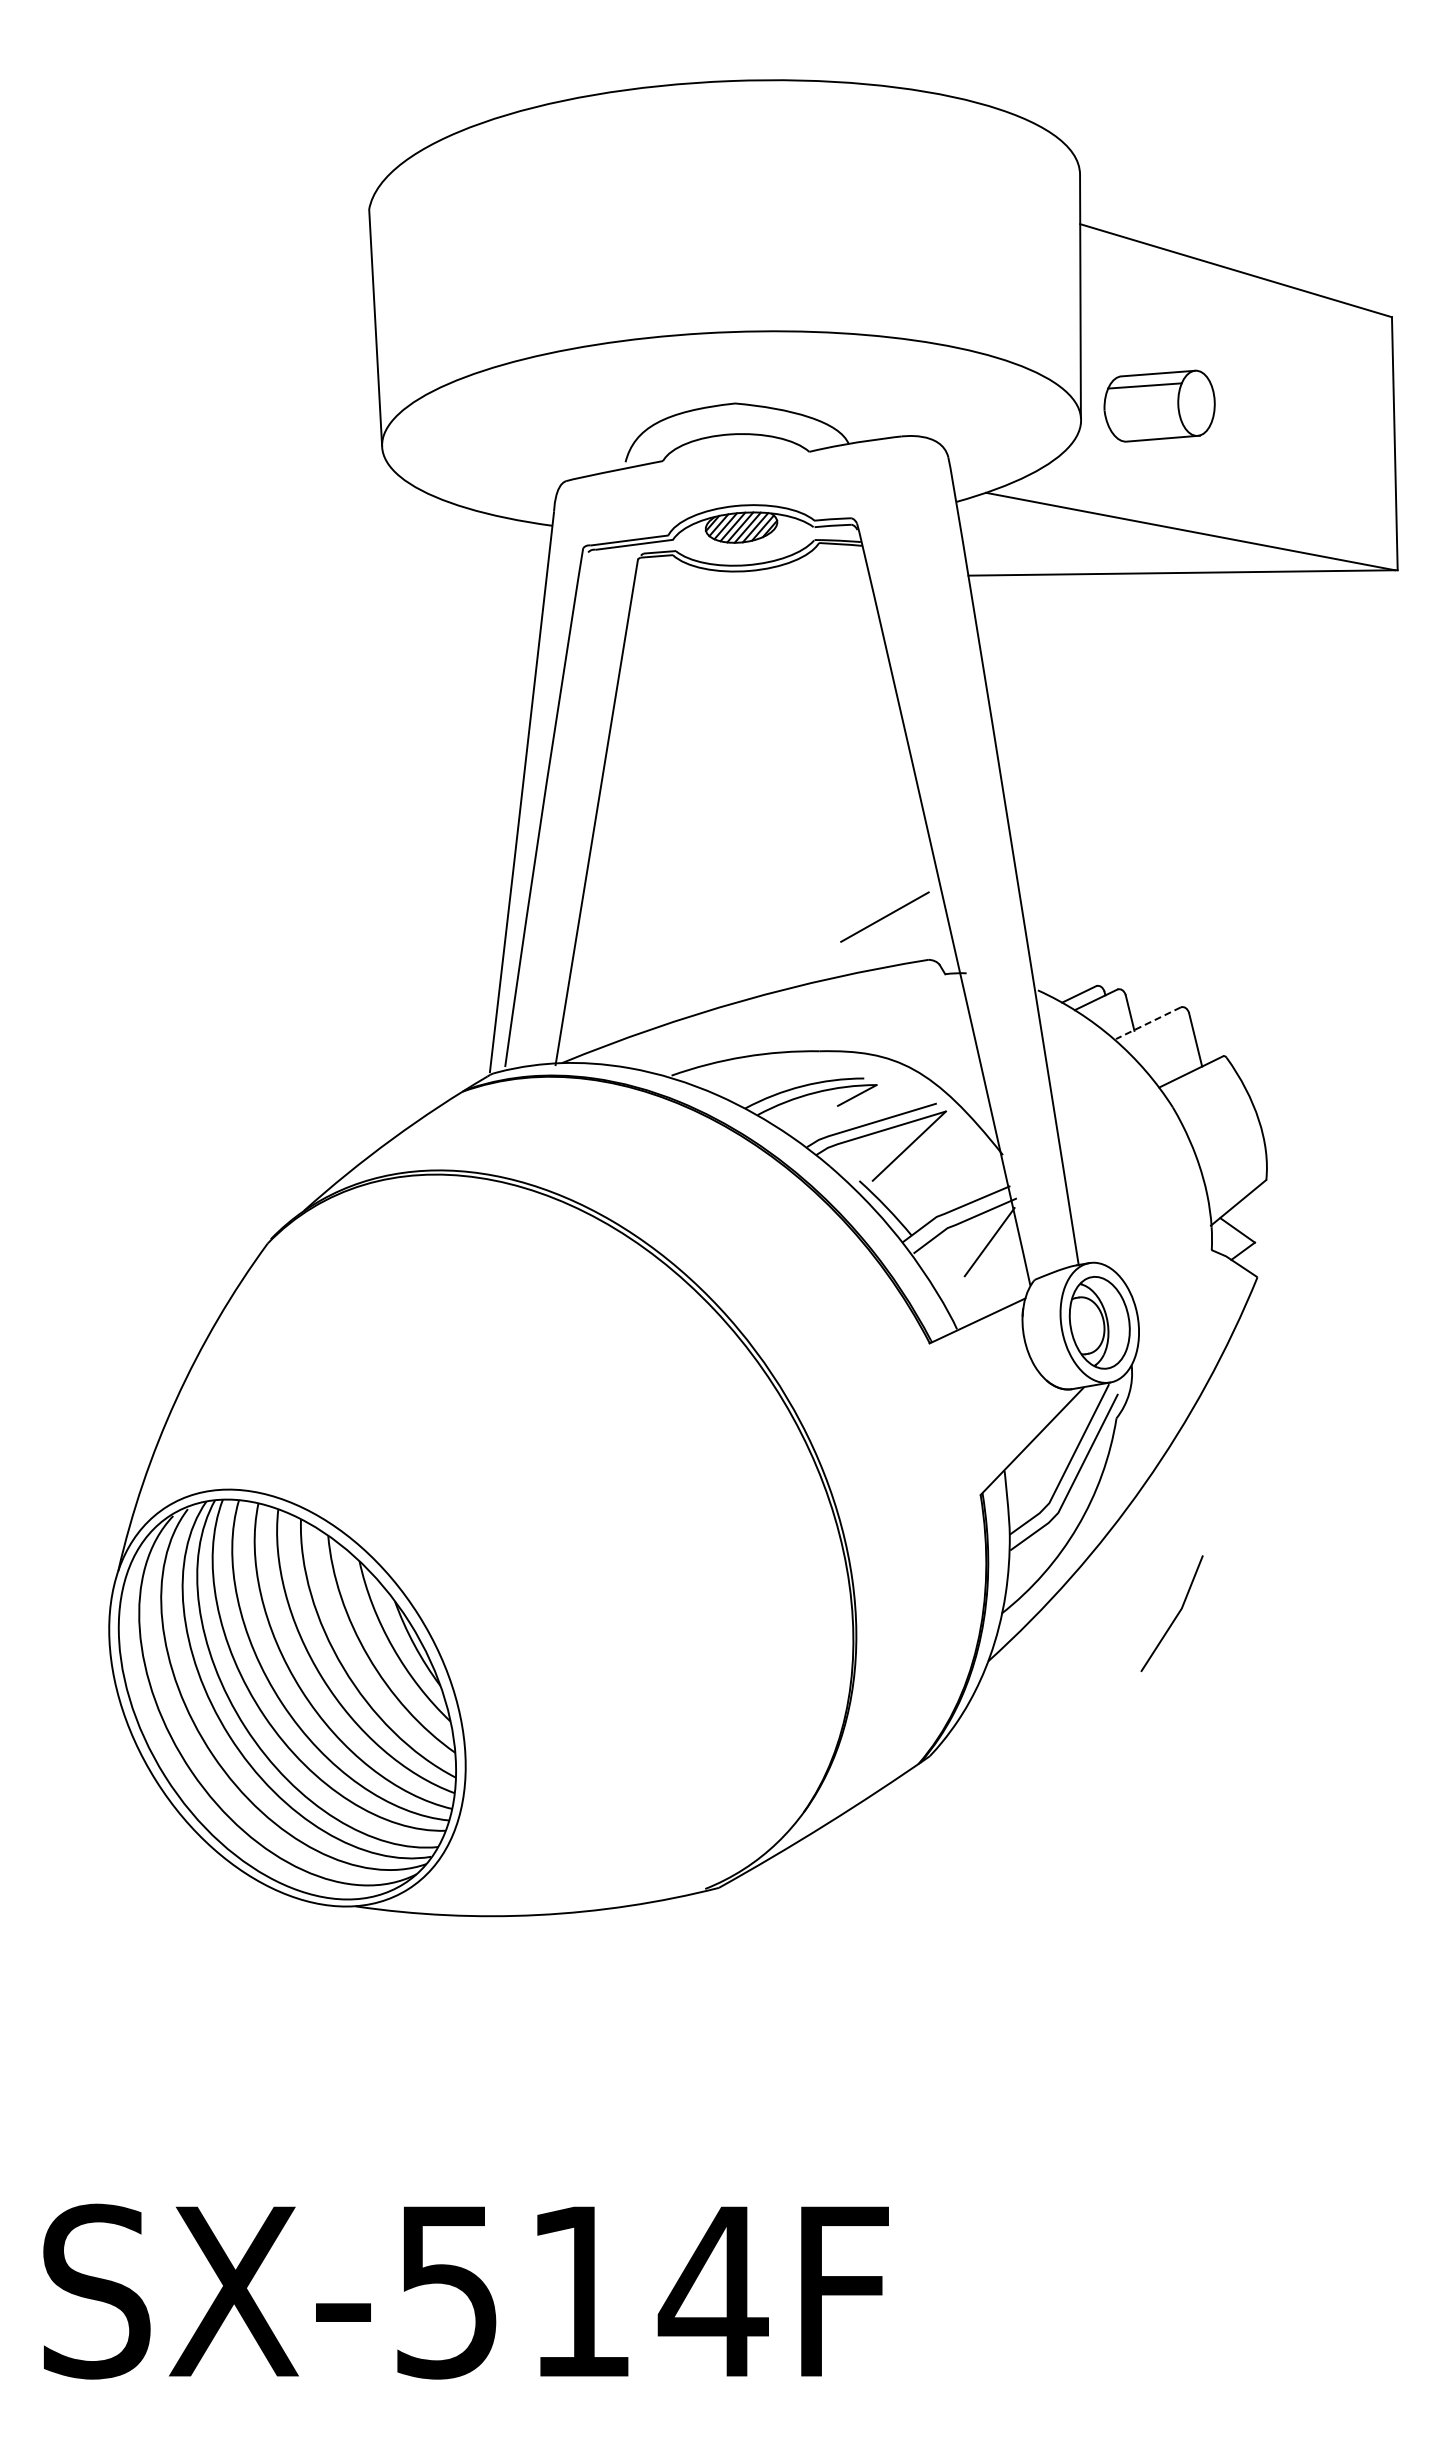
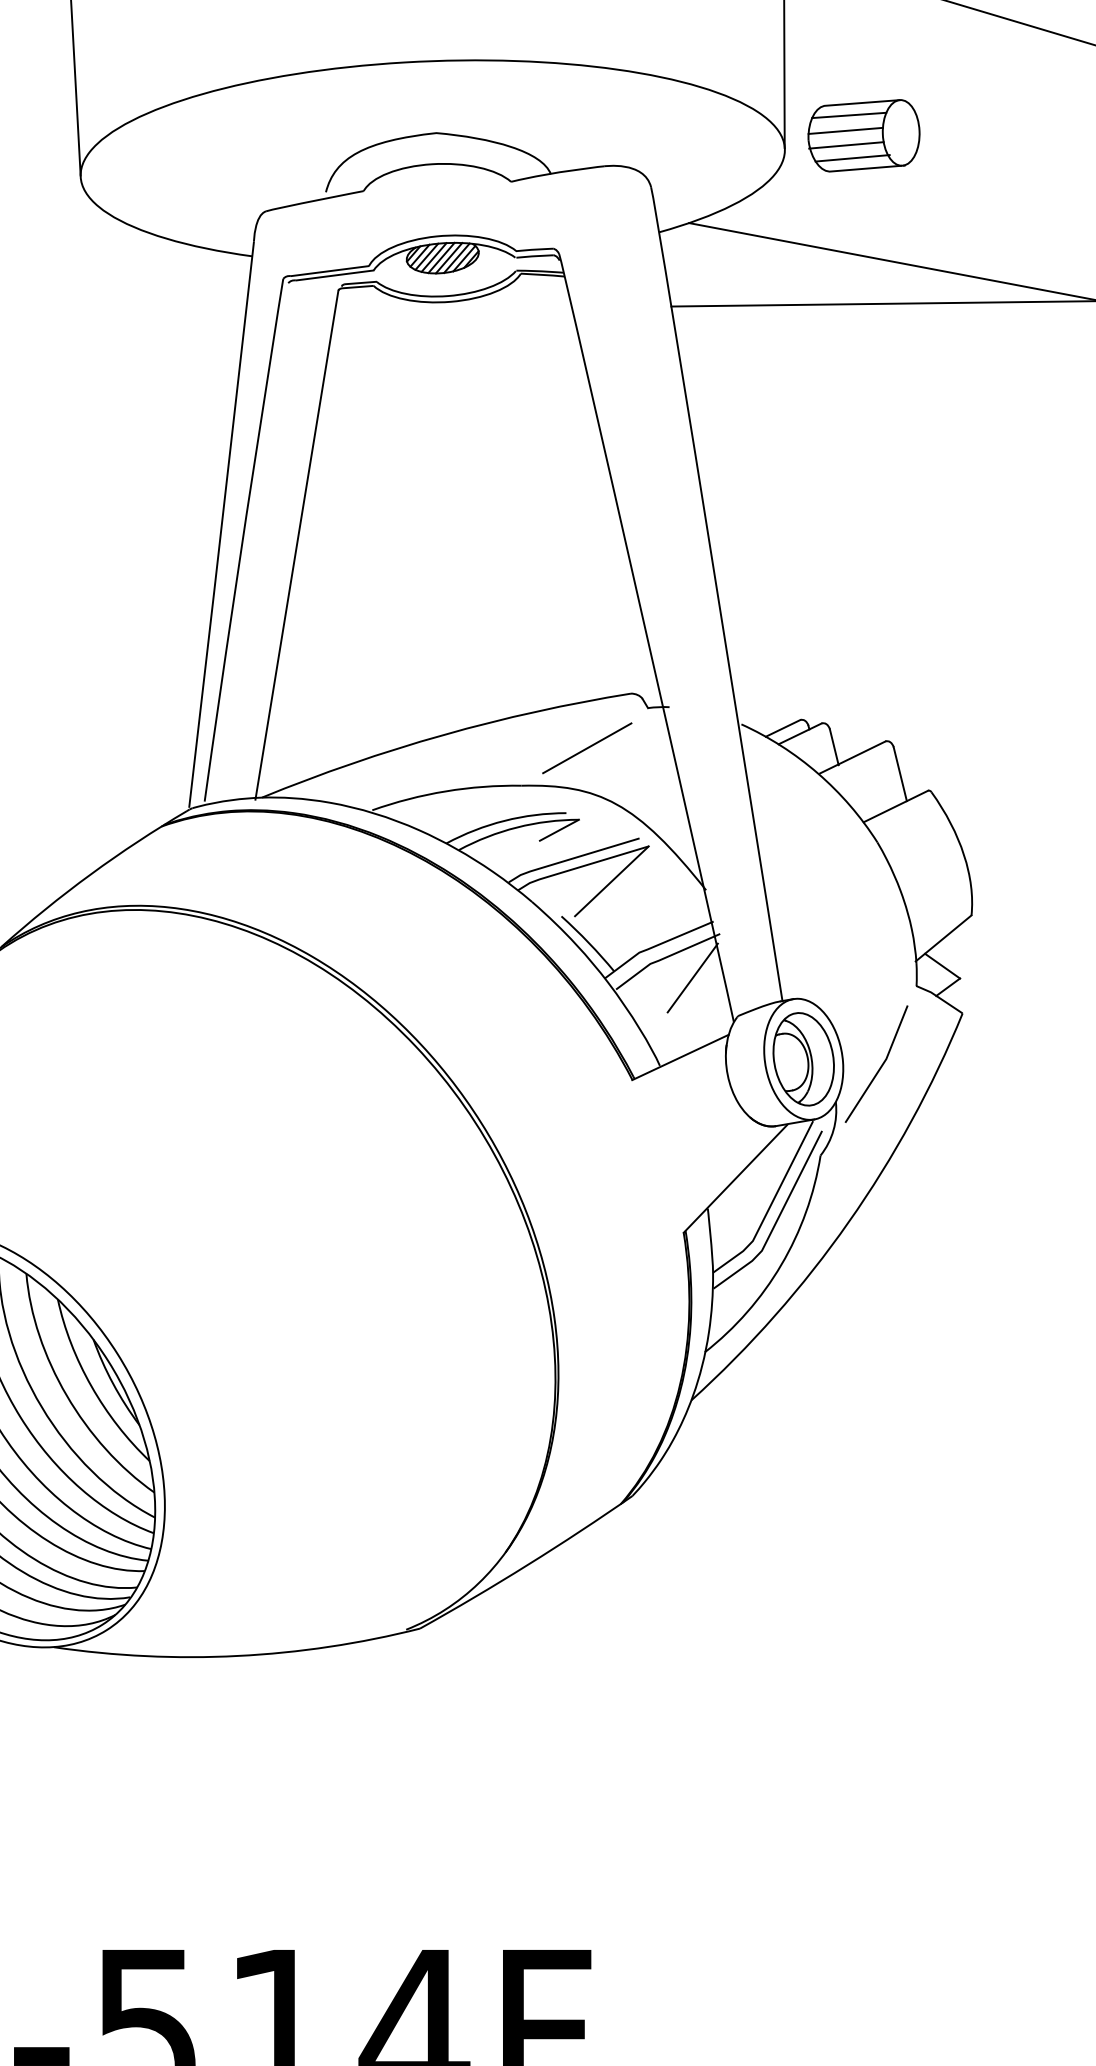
line: (1141, 401) -> (845, 131), added
line: (1142, 415) -> (846, 145), added
line: (1148, 428) -> (852, 158), added
line: (884, 916) -> (586, 747), moved
line: (1147, 1023) -> (851, 757), dashed -> solid
line: (1175, 1616) -> (880, 1067), moved

